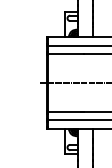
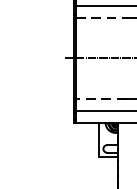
line: (66, 53) -> (101, 16), solid -> dashed
line: (65, 111) -> (100, 98), solid -> dashed

